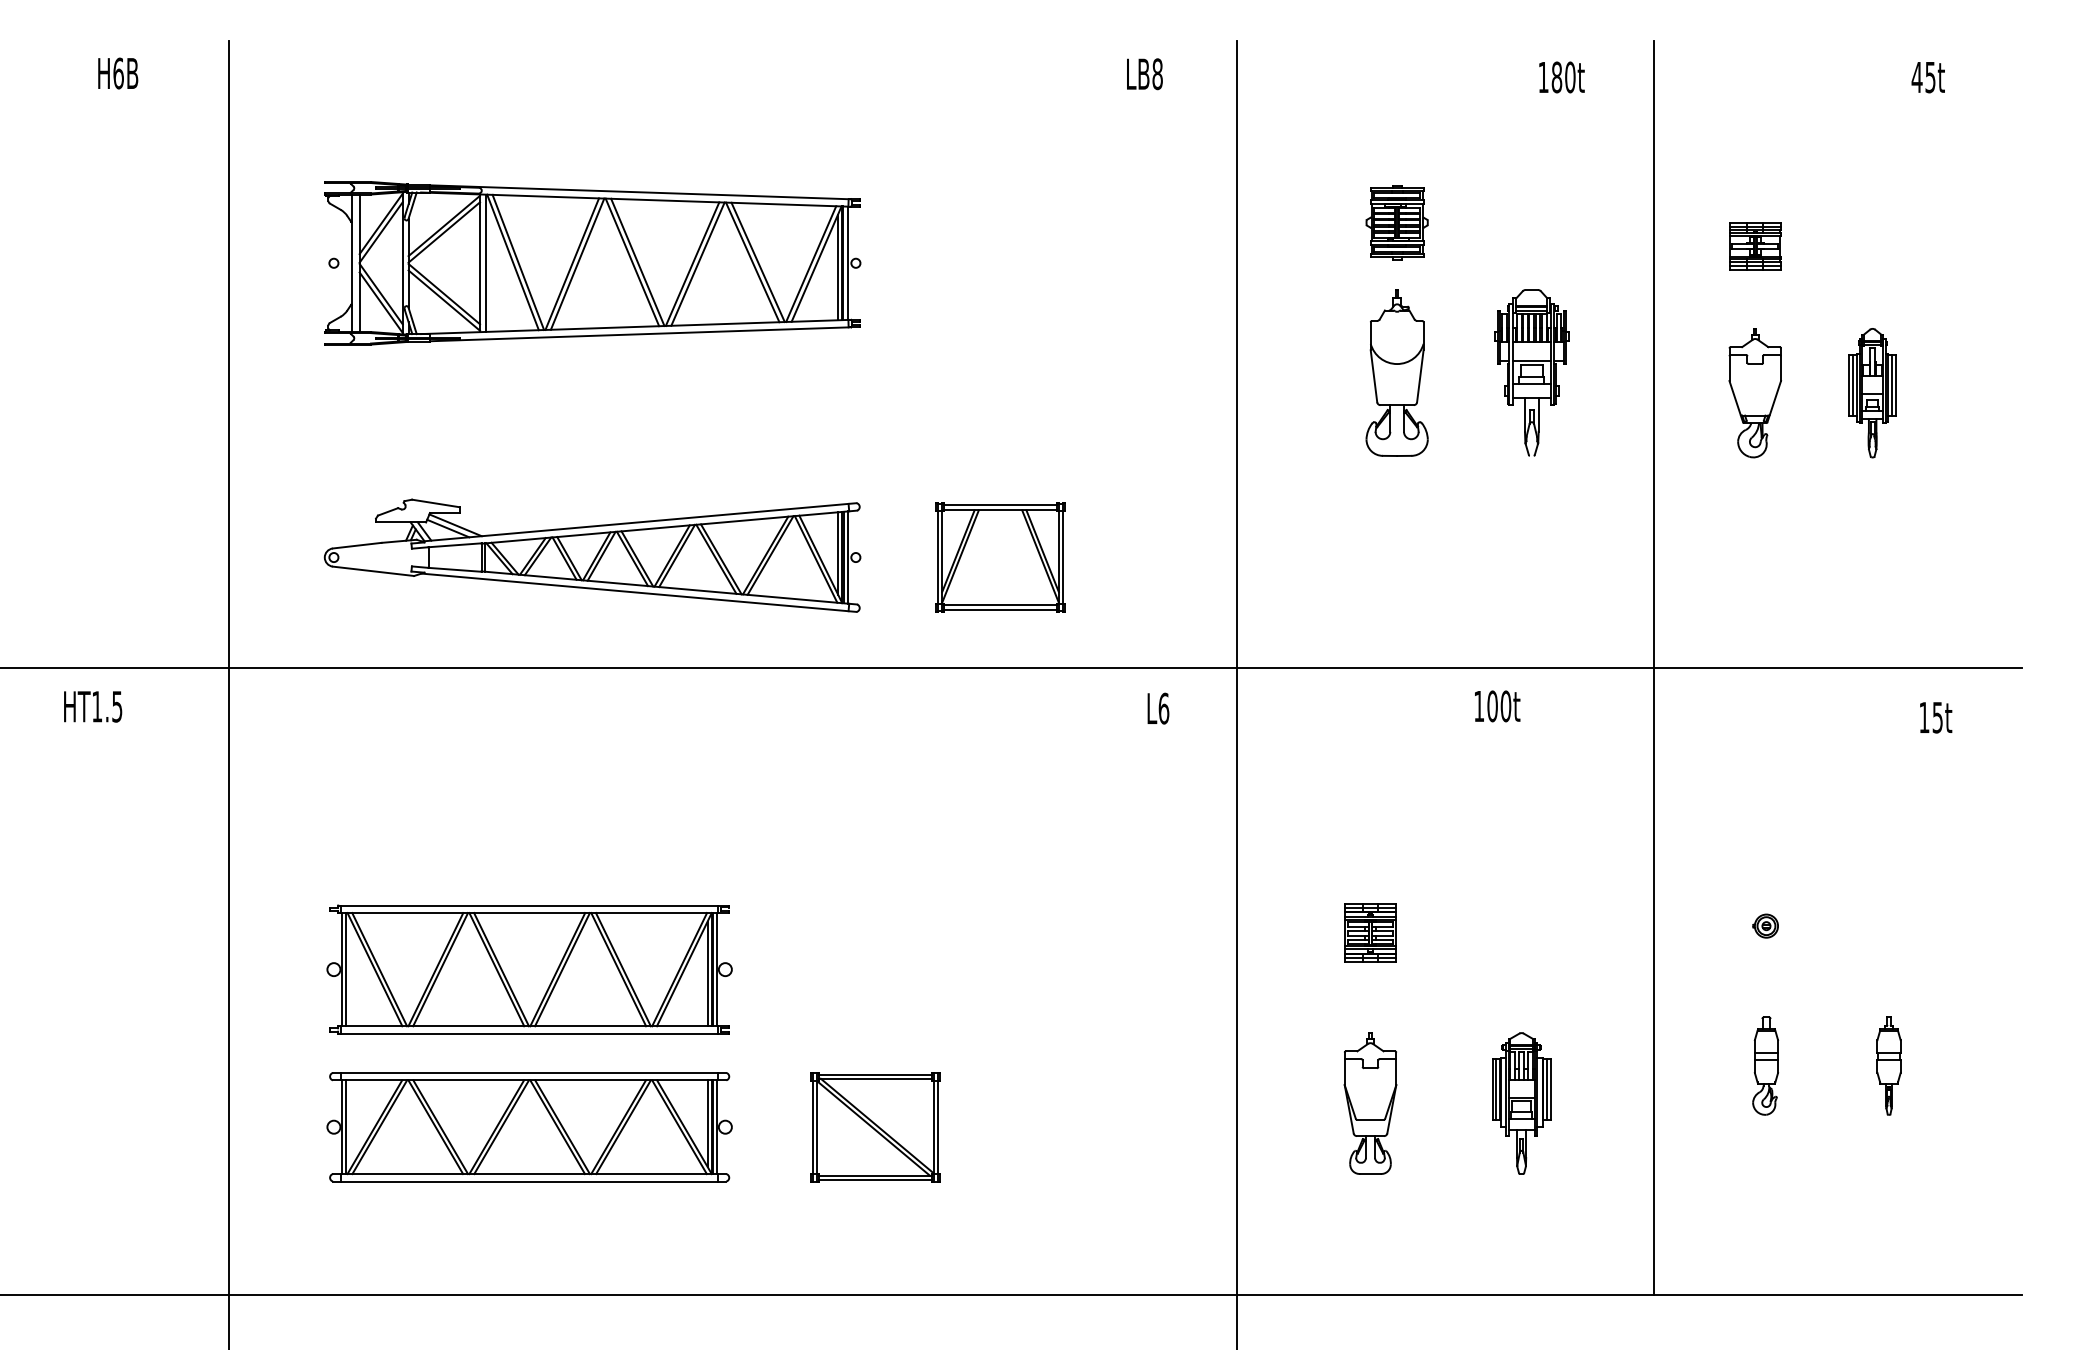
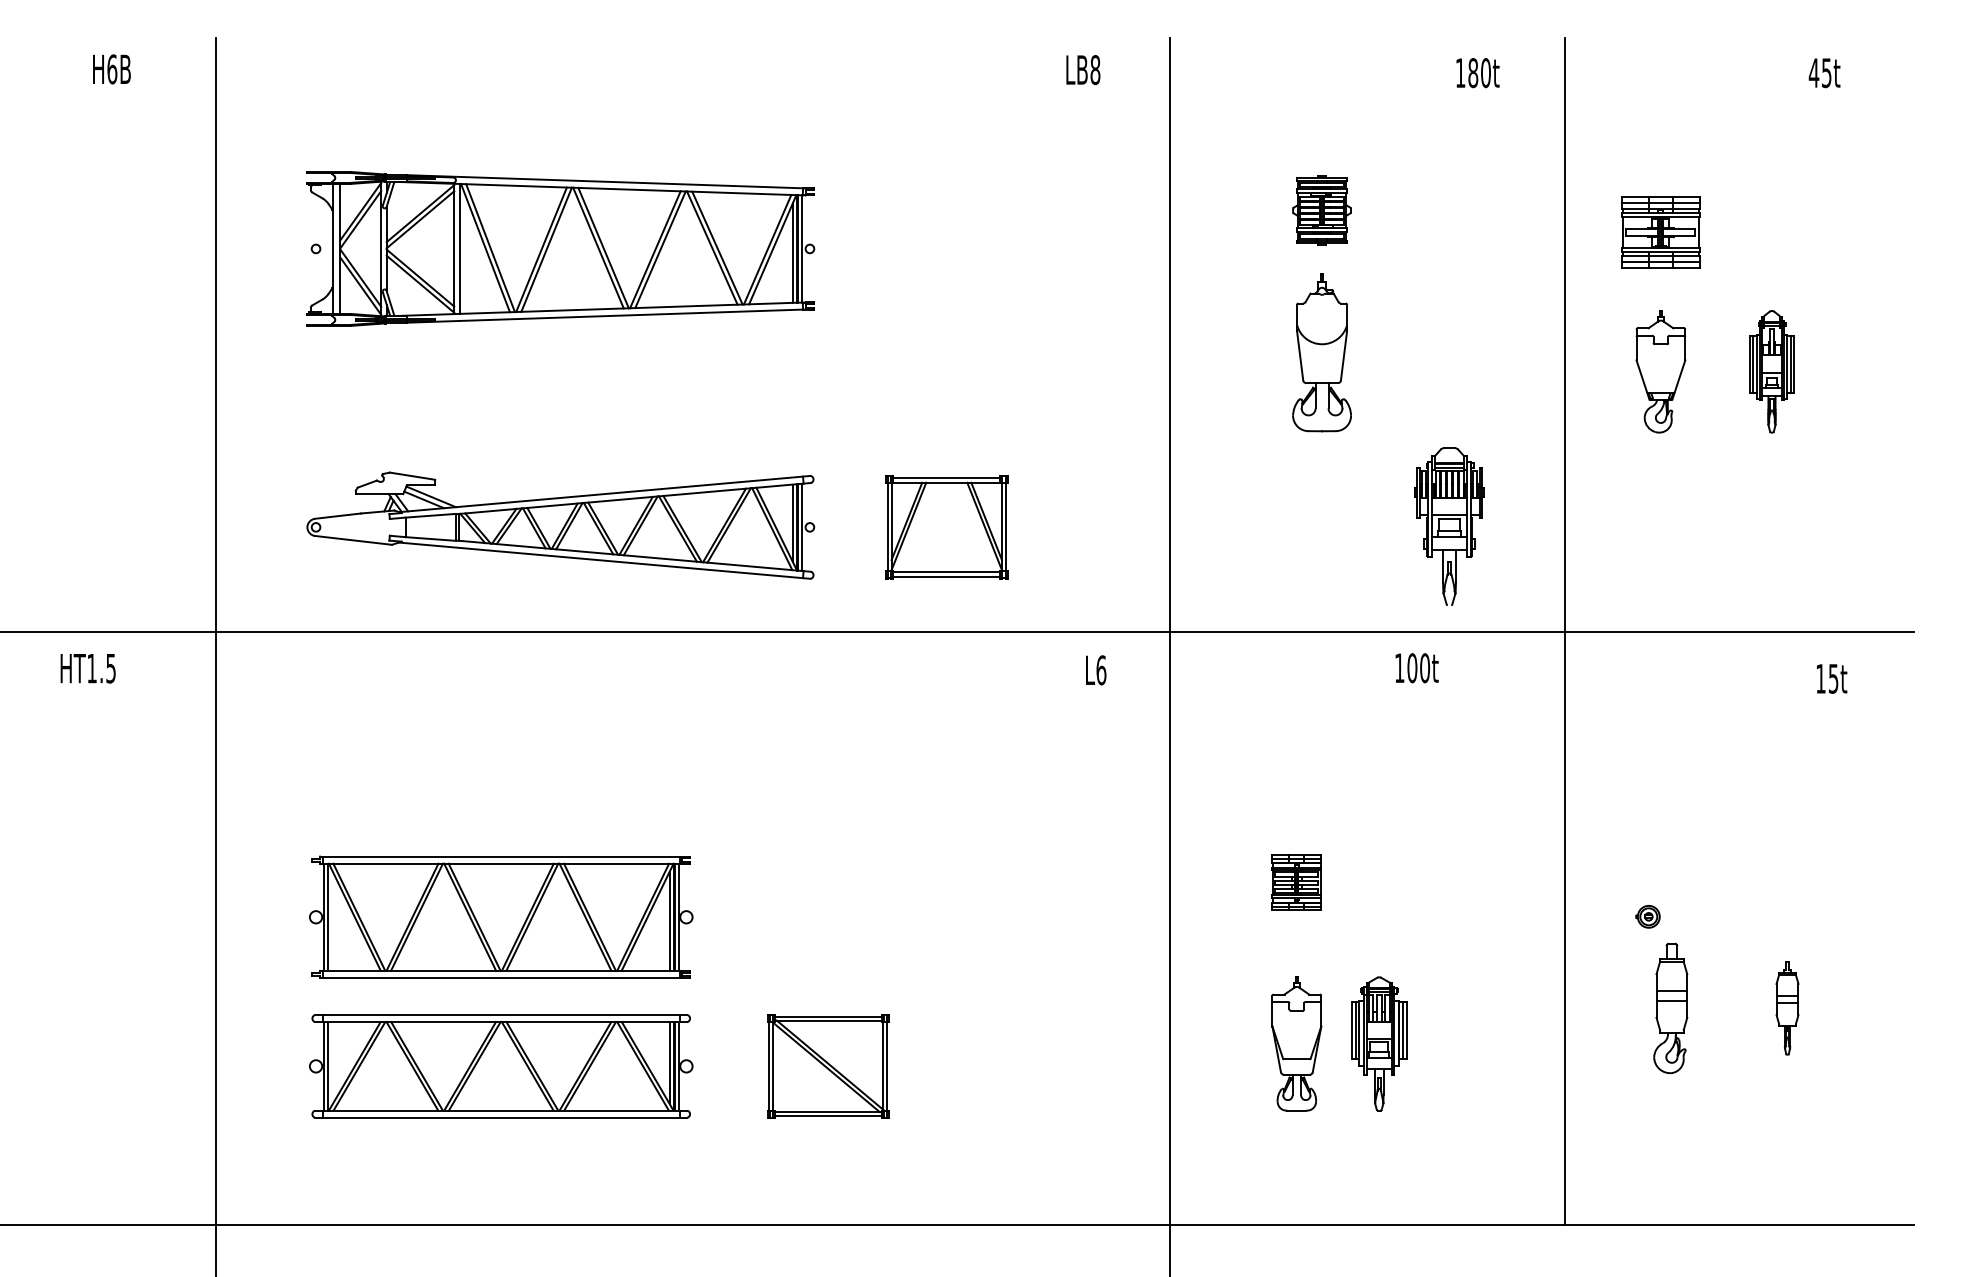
part: (1755, 246) -> (1661, 233), size x1.6
part: (1531, 372) -> (1449, 526), moved
part: (1765, 925) -> (1647, 916), moved
part: (1765, 1065) -> (1670, 1007), size x1.4
part: (1521, 1103) -> (1379, 1043), moved

